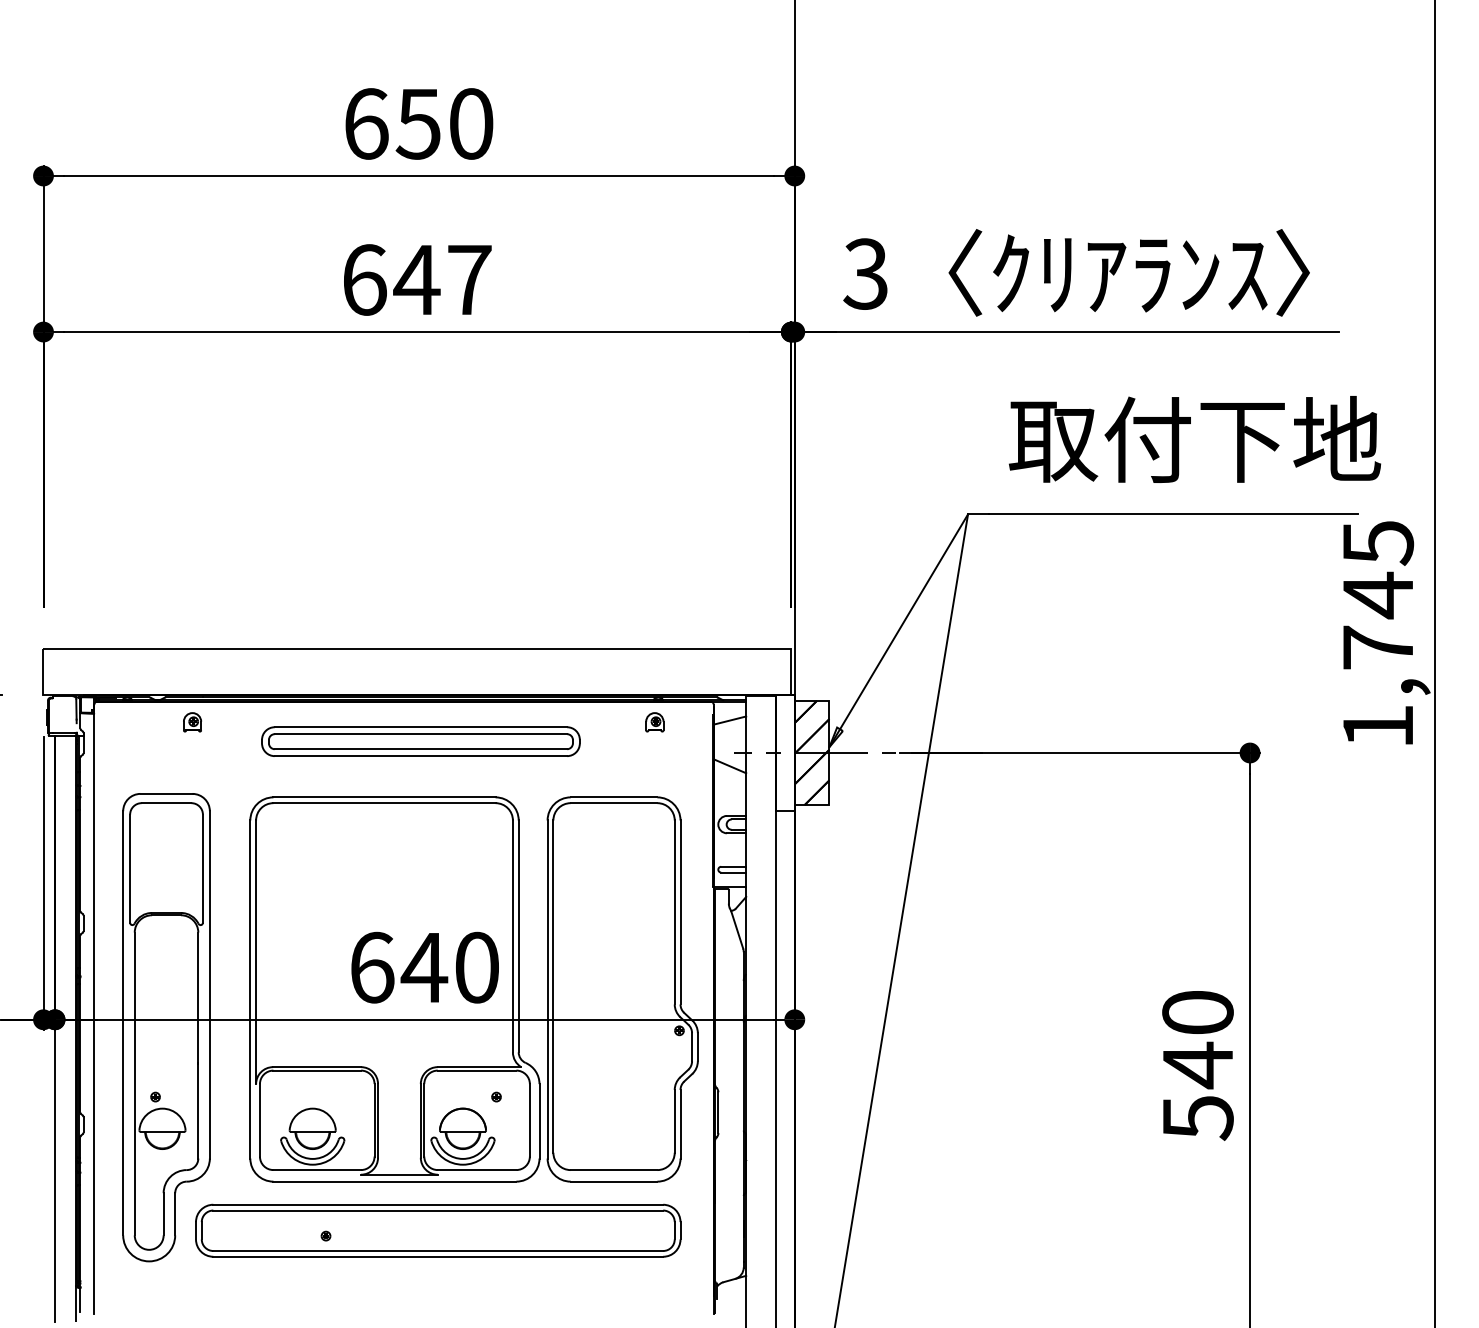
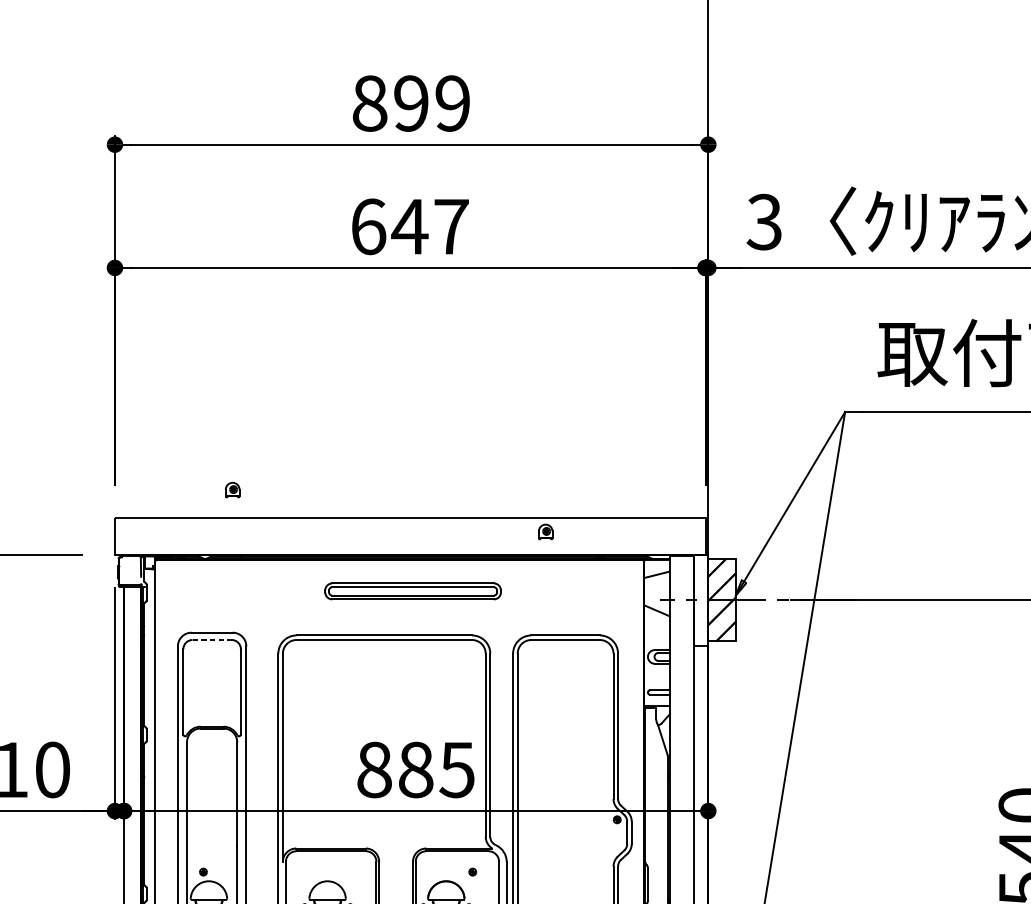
text: (418, 123) -> (411, 103), 650 -> 899
part: (192, 722) -> (232, 490), moved
part: (654, 722) -> (545, 532), moved
part: (420, 741) -> (412, 591), size x0.7
line: (166, 803) -> (212, 640), solid -> dashed
text: (424, 967) -> (415, 769), 640 -> 885

